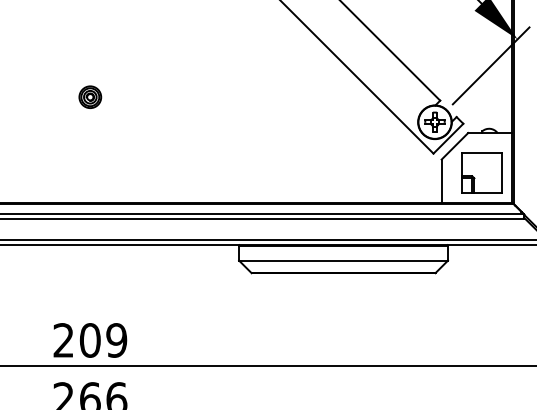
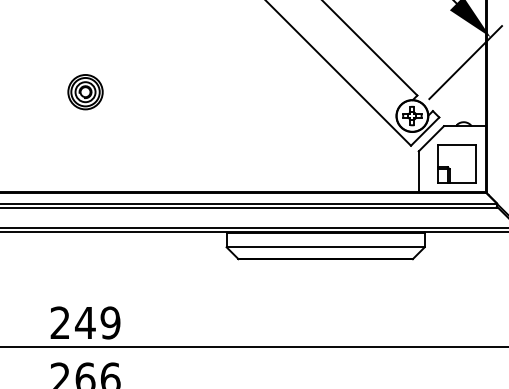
part: (90, 97) -> (85, 92), size x1.67
text: (90, 339) -> (85, 322), 209 -> 249

